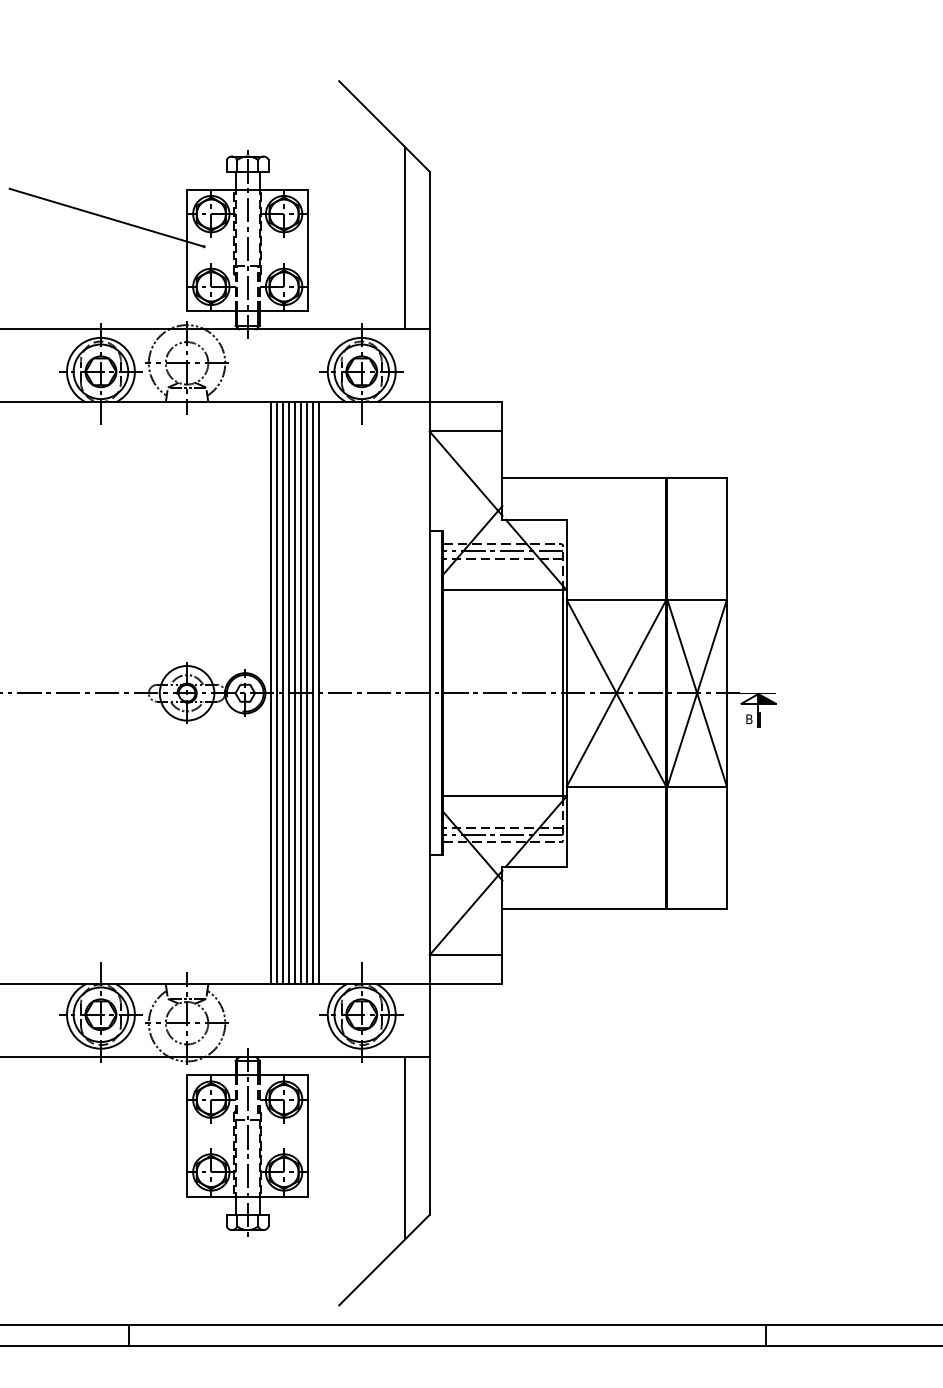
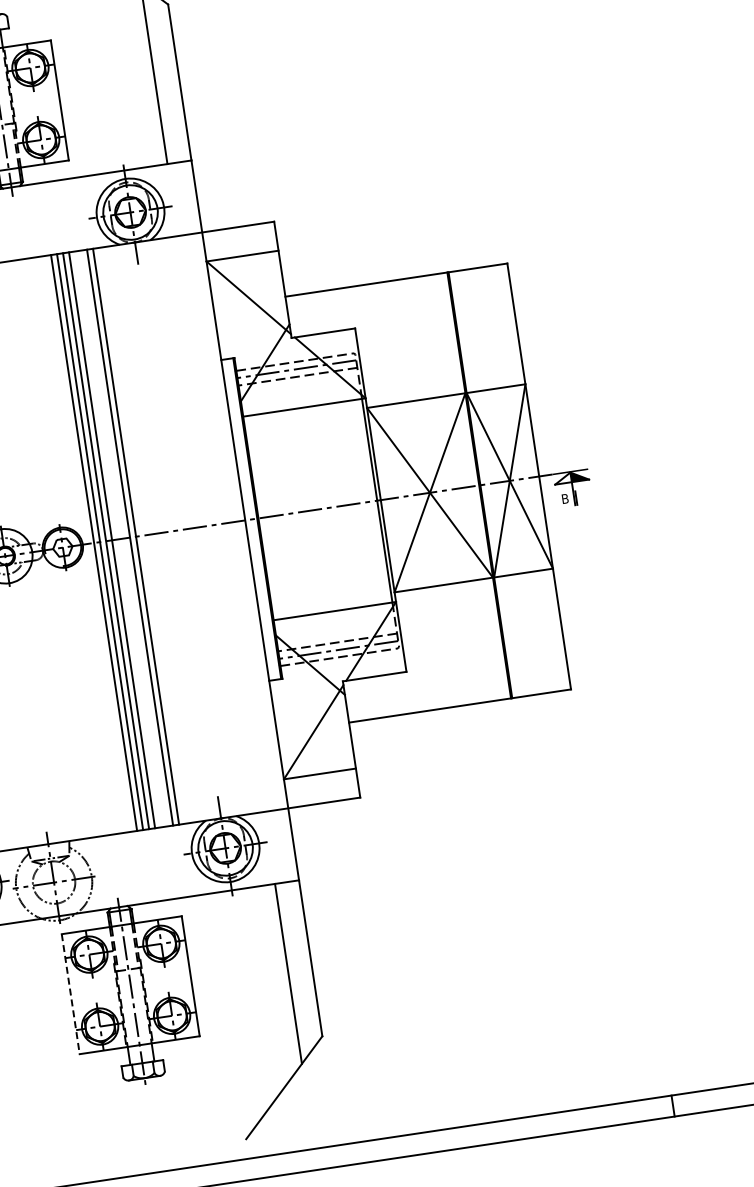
line: (270, 693) -> (87, 544), removed
line: (301, 693) -> (118, 539), removed
line: (307, 693) -> (124, 538), removed
line: (187, 1136) -> (71, 994), solid -> dashed

